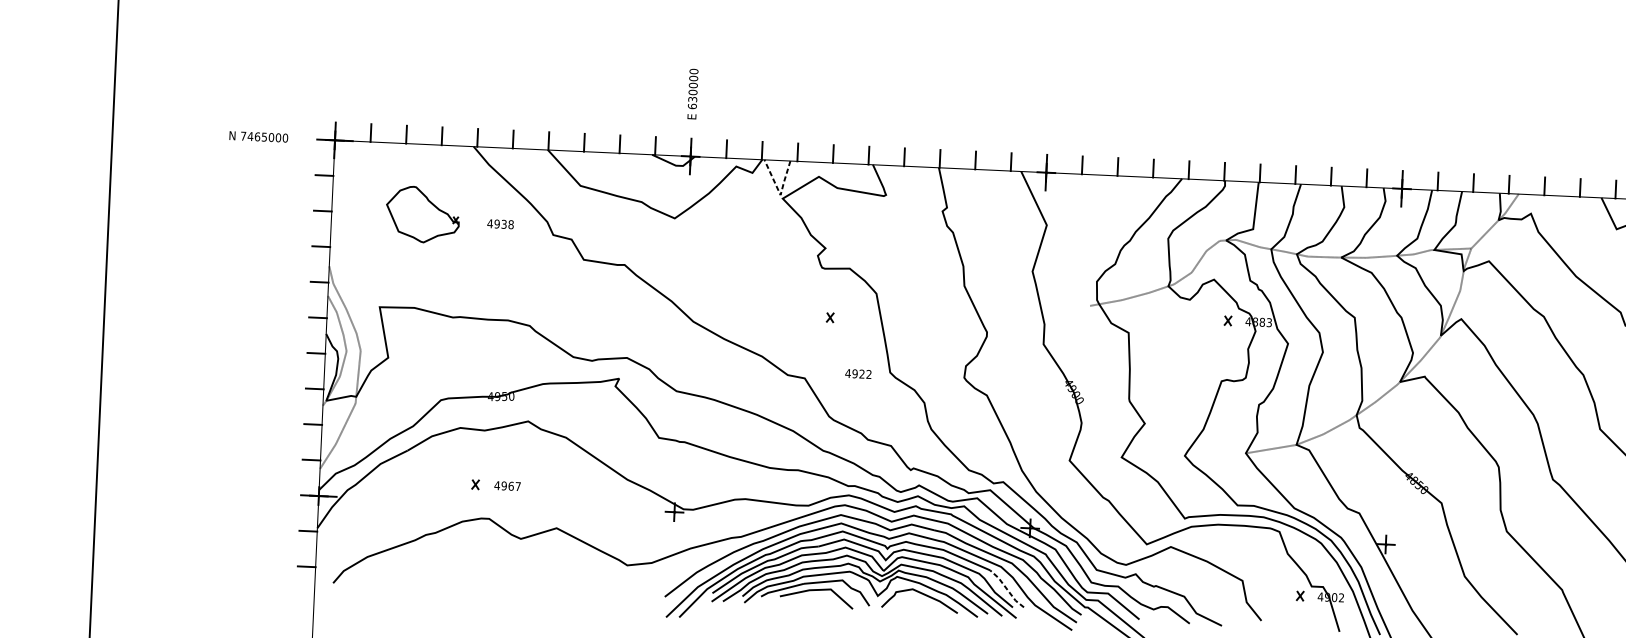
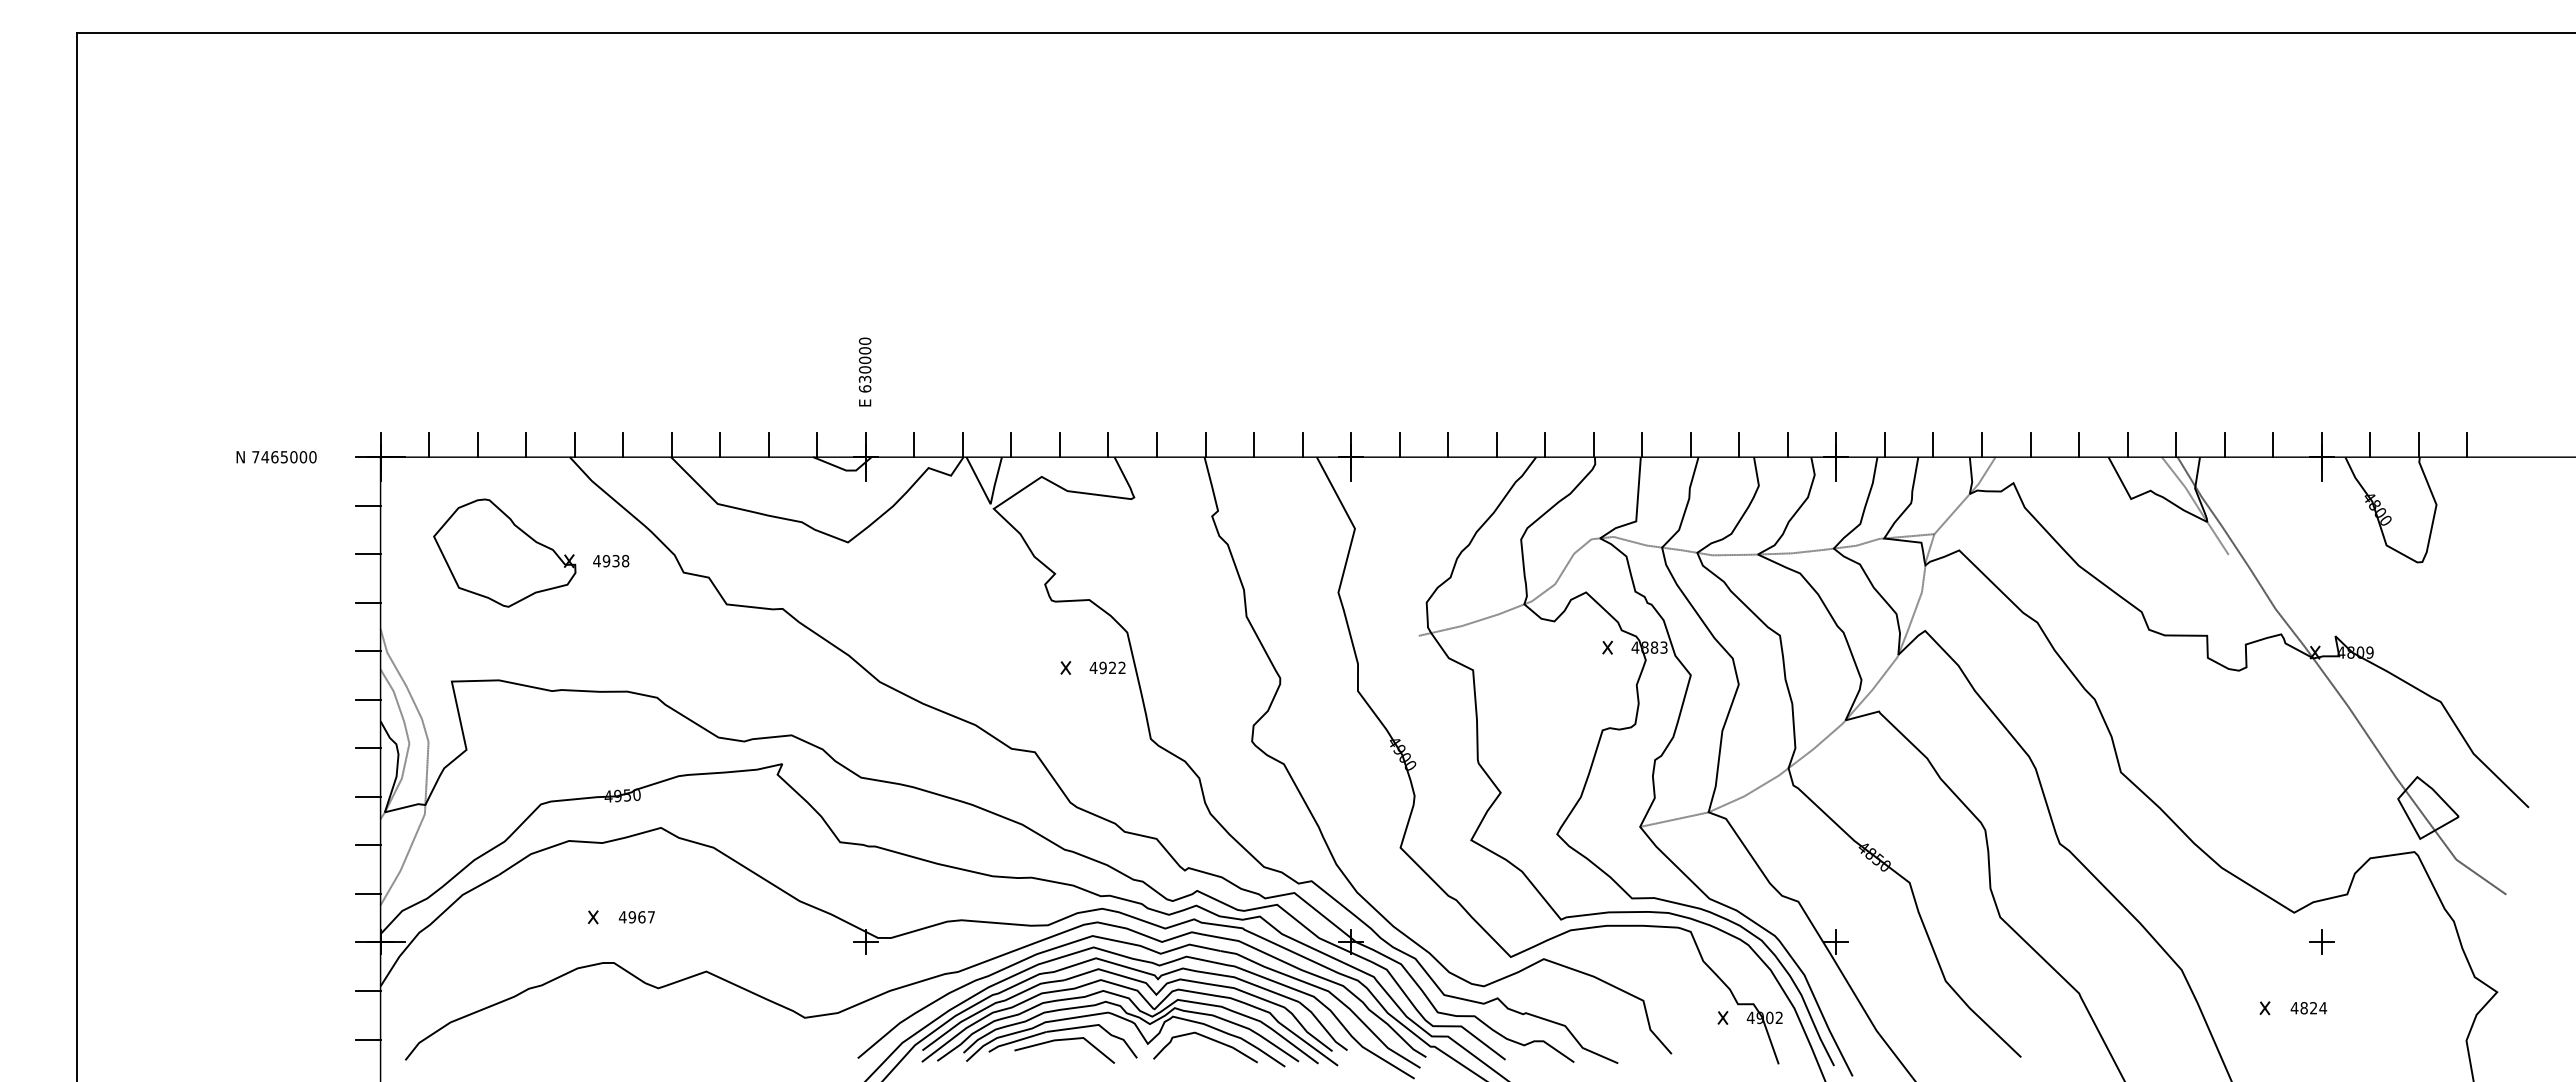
line: (780, 194) -> (990, 503), dashed -> solid
part: (422, 214) -> (504, 552), size x1.43
text: (858, 373) -> (1107, 667), moved
line: (1007, 589) -> (1323, 1026), dashed -> solid

